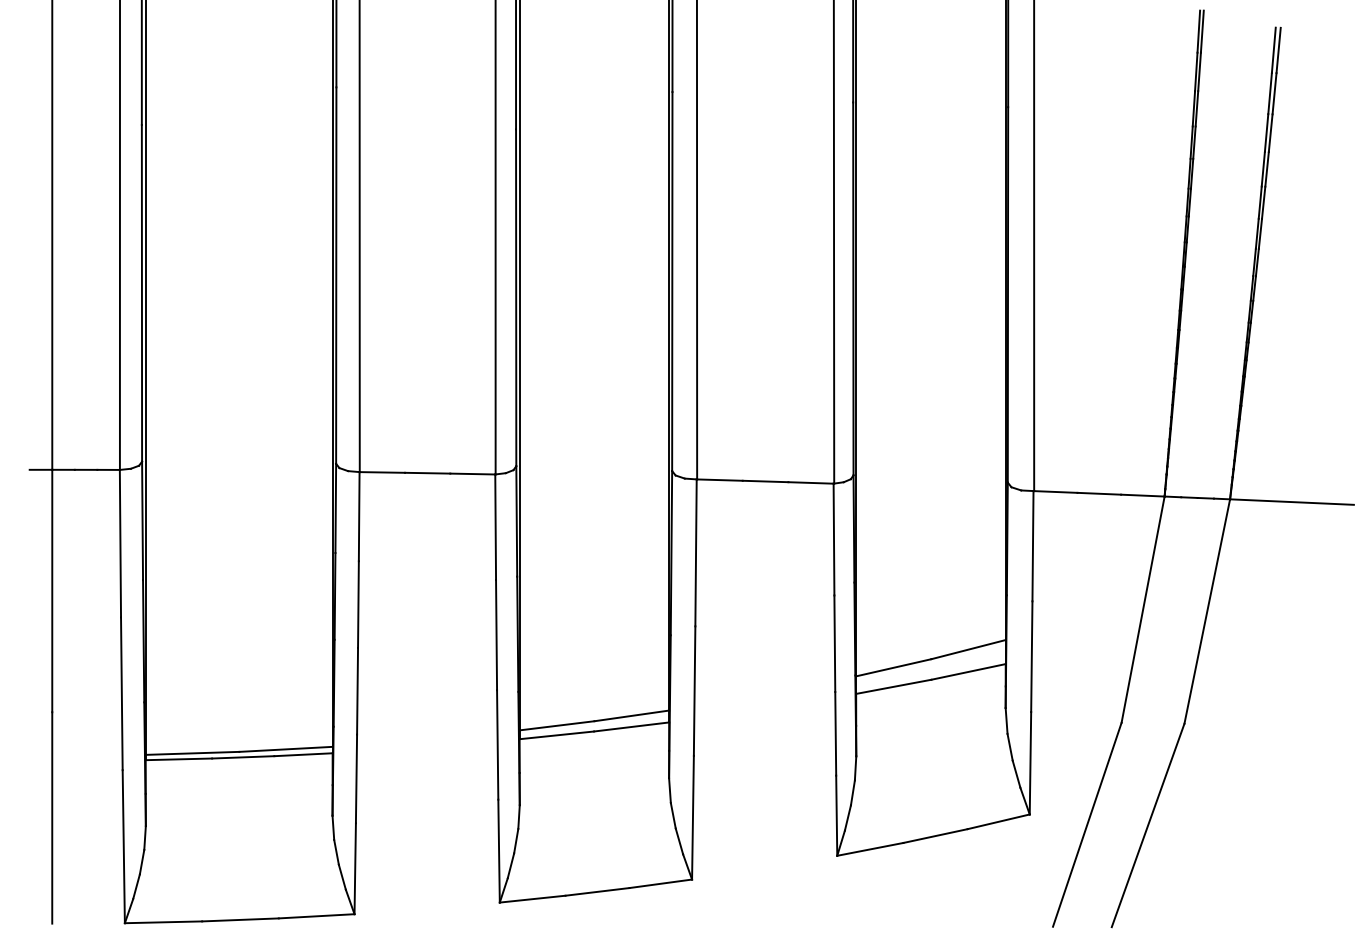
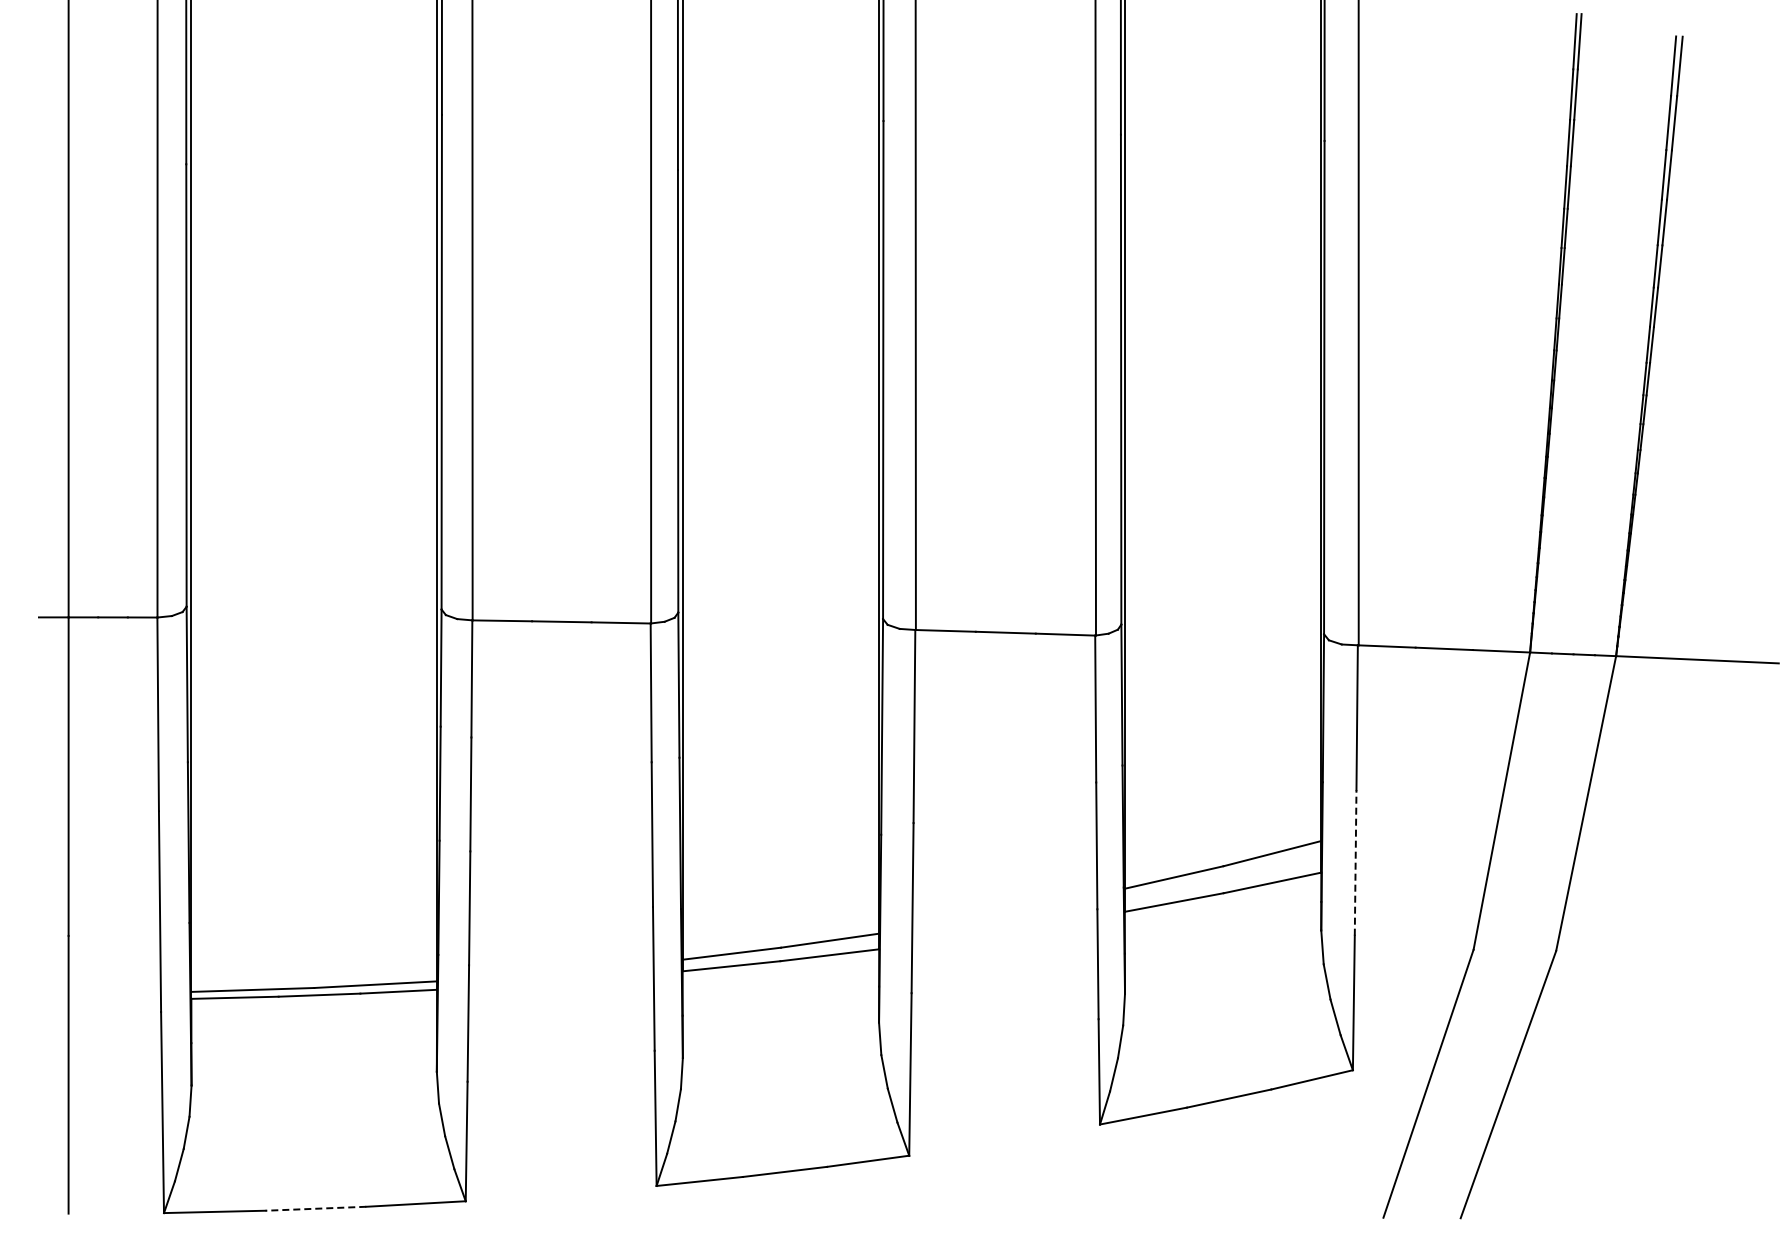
line: (1031, 656) -> (1355, 862), solid -> dashed
line: (240, 919) -> (315, 1208), solid -> dashed

